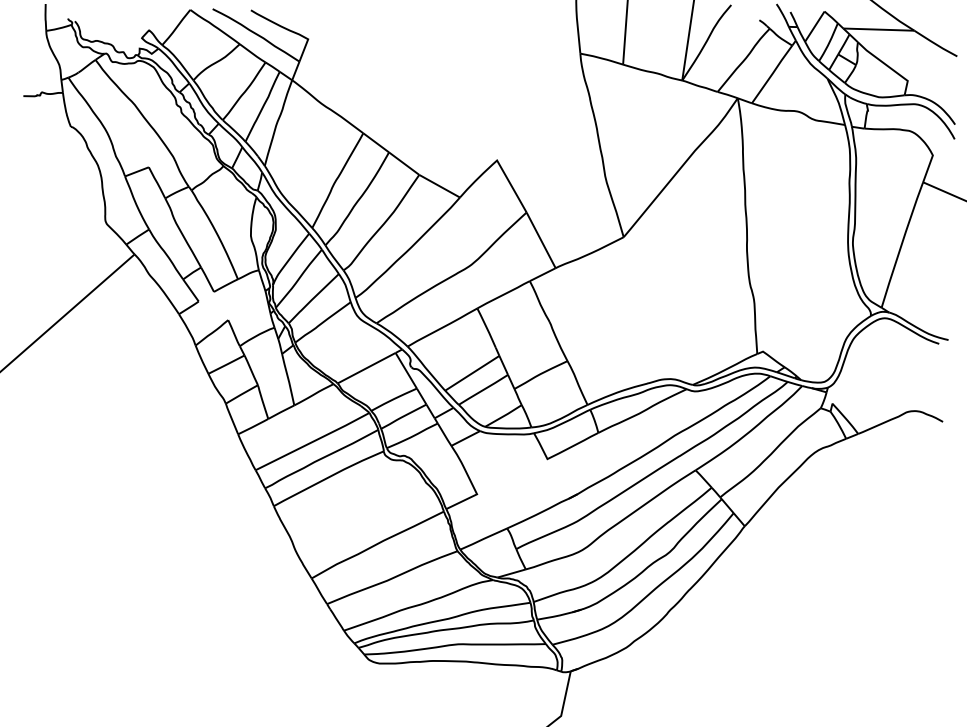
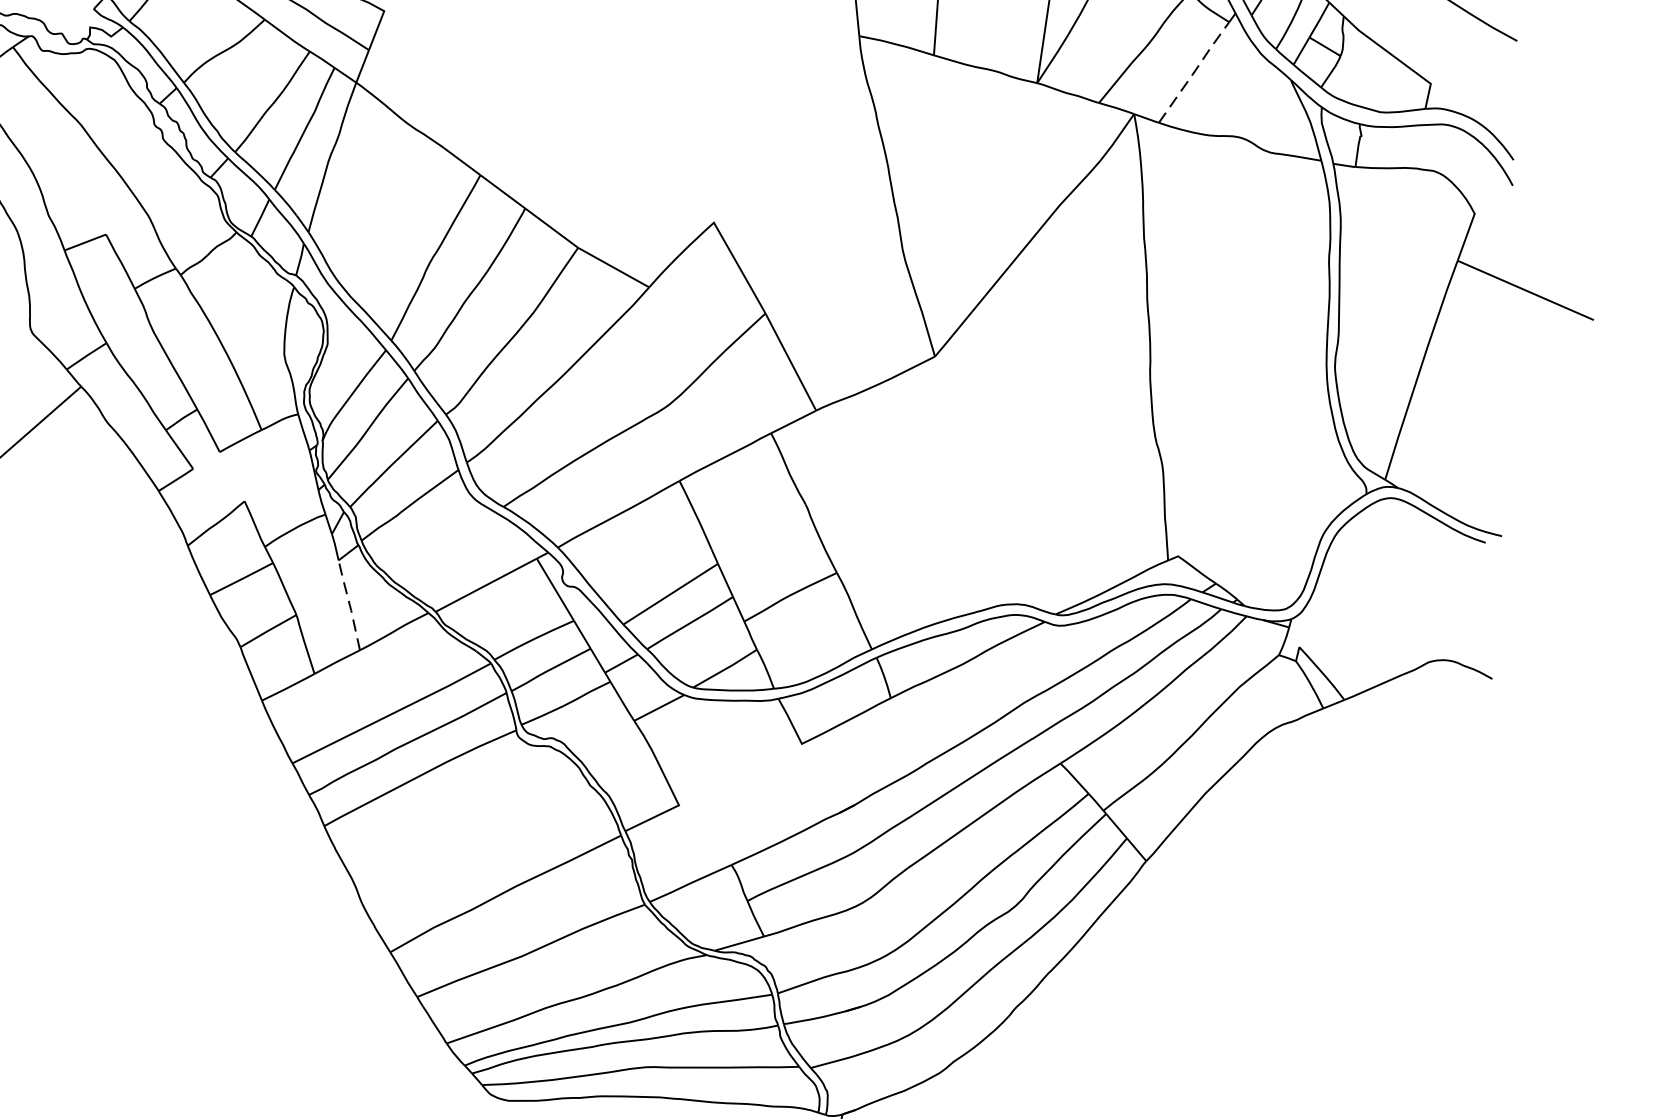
line: (773, 73) -> (1196, 70), solid -> dashed
line: (288, 379) -> (349, 604), solid -> dashed

